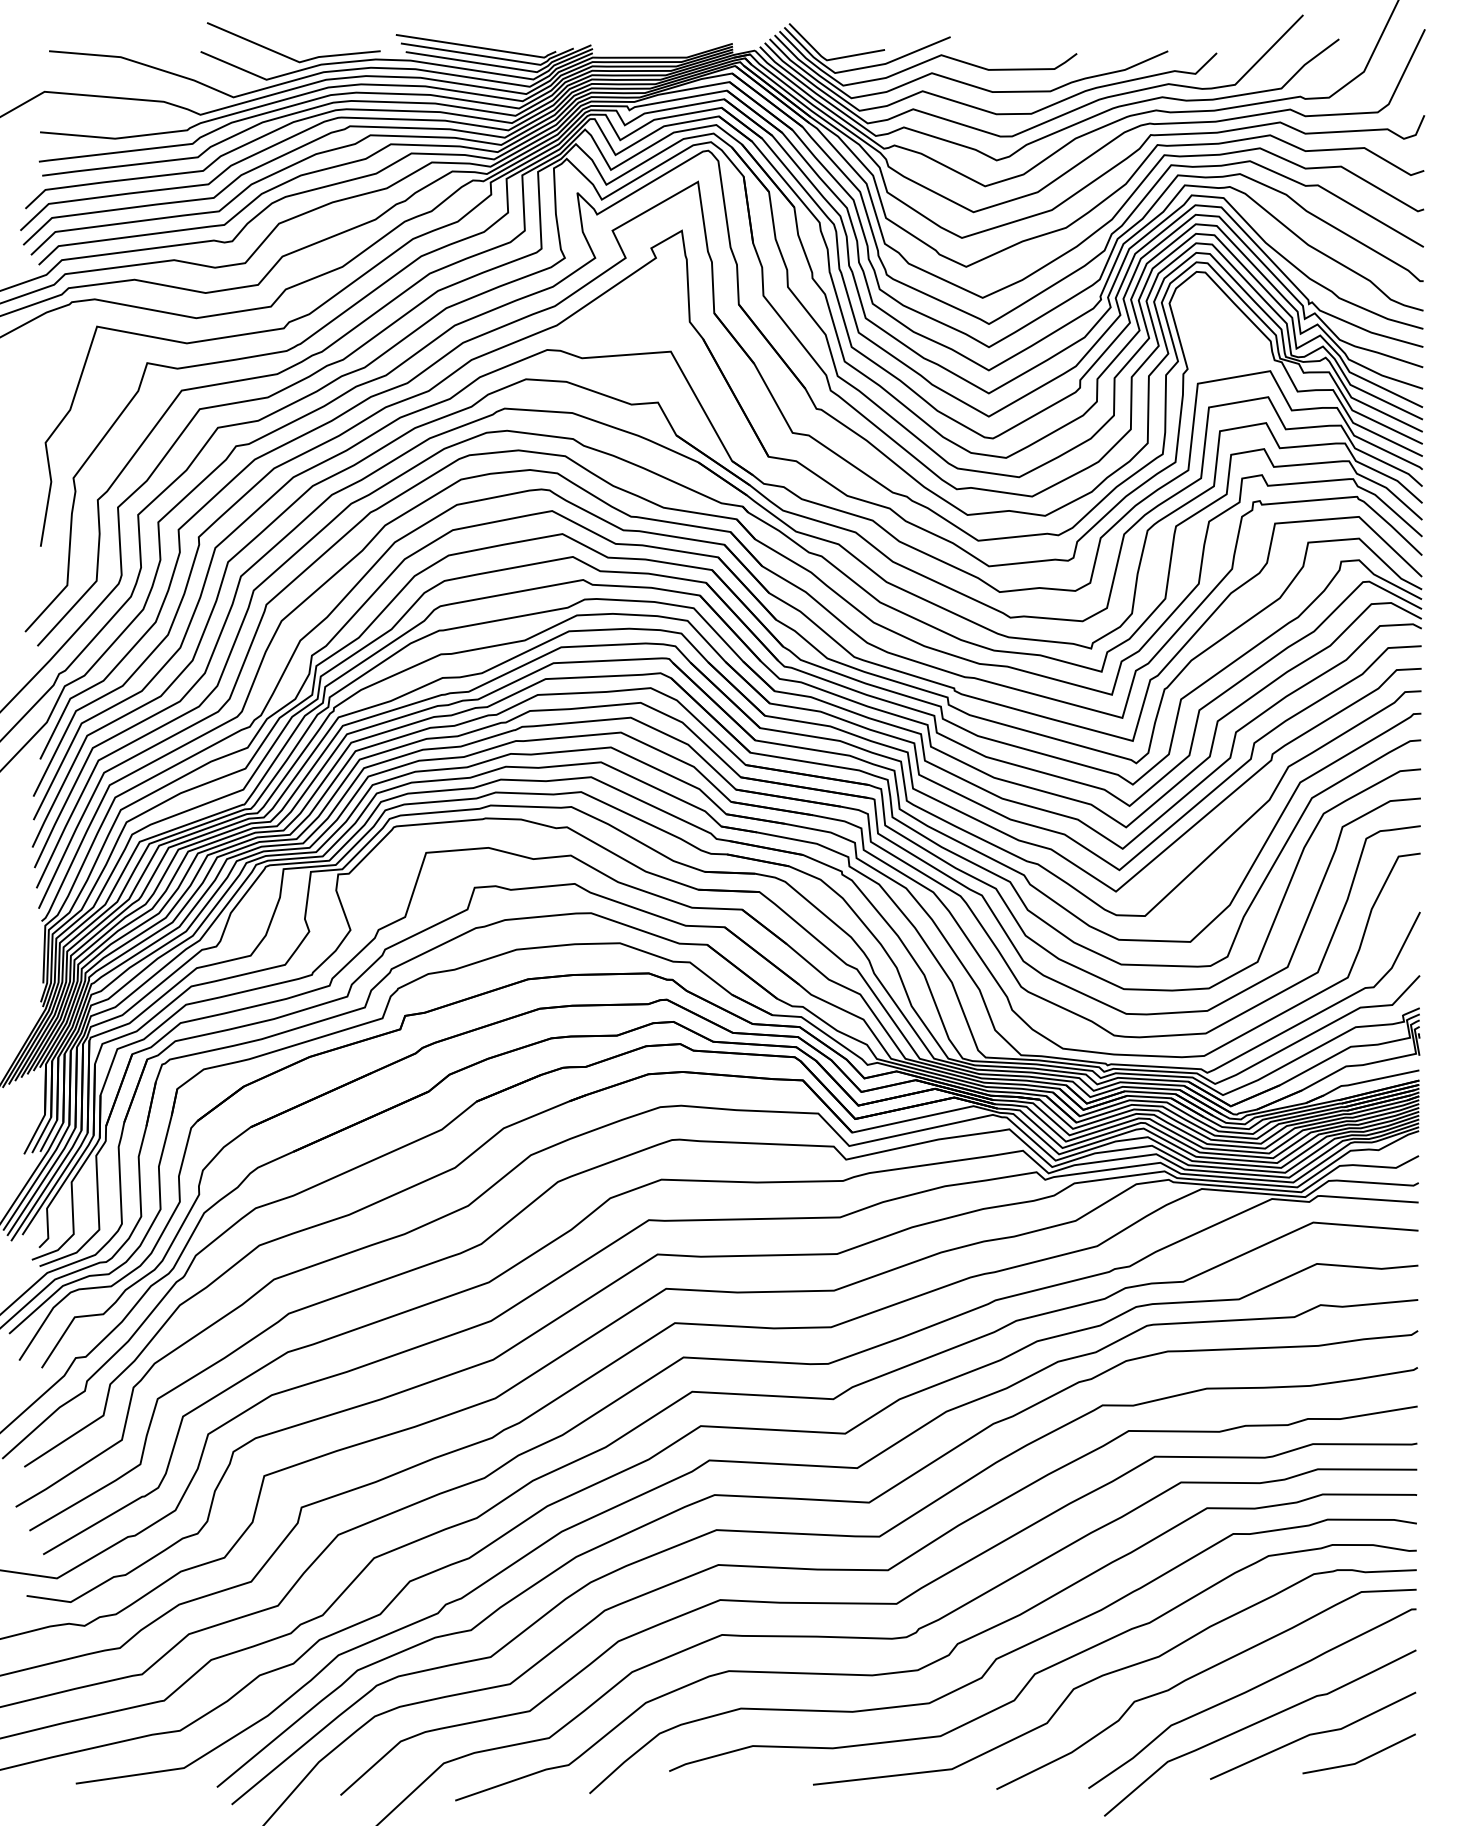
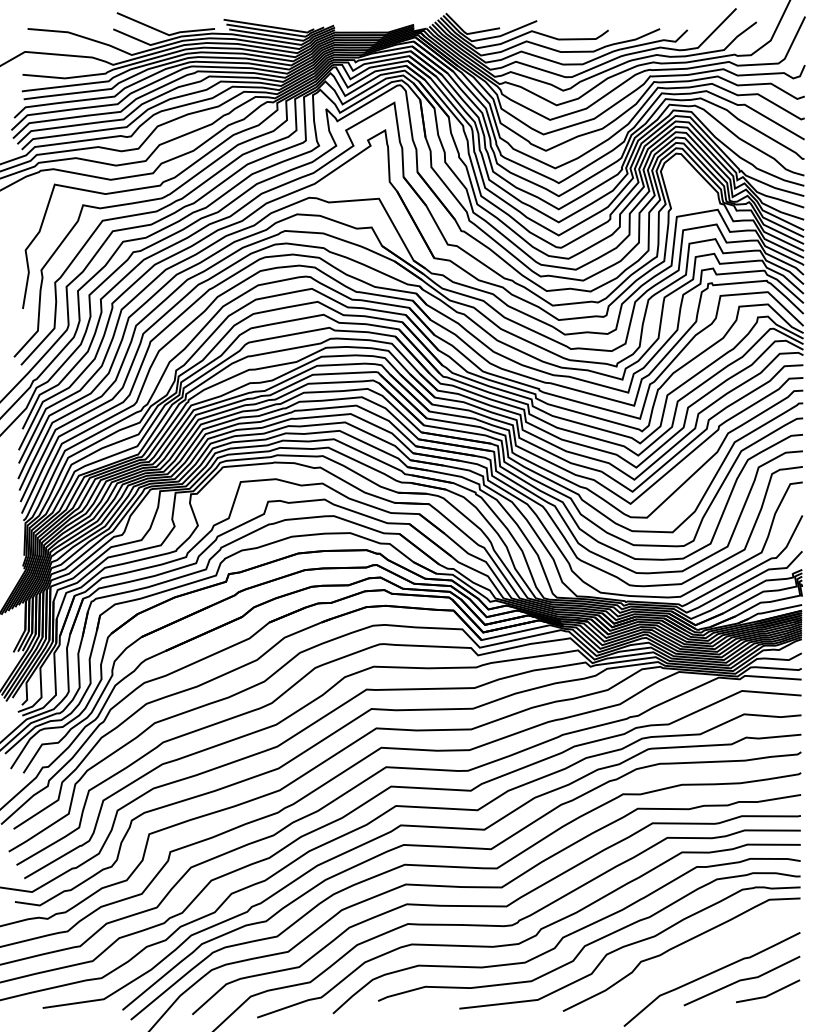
curve: (1250, 1692) -> (706, 956), removed

